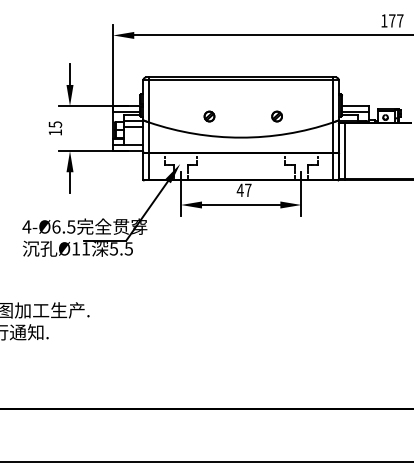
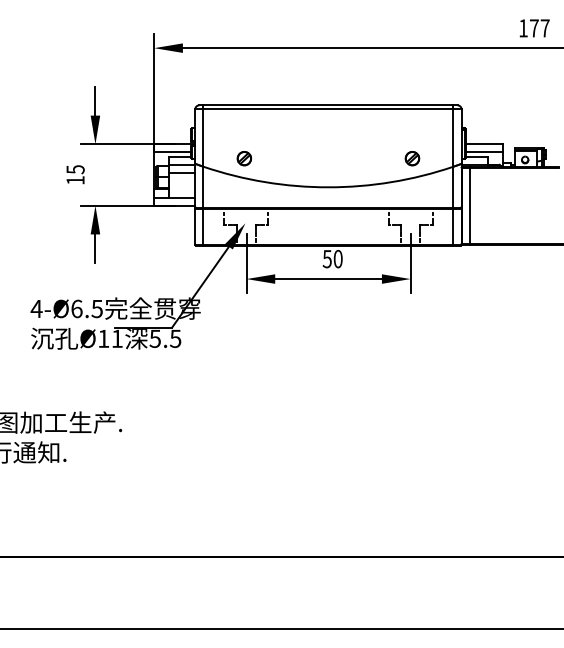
part: (209, 116) -> (244, 158), moved
part: (277, 116) -> (412, 158), moved
text: (244, 189) -> (332, 258), 47 -> 50

